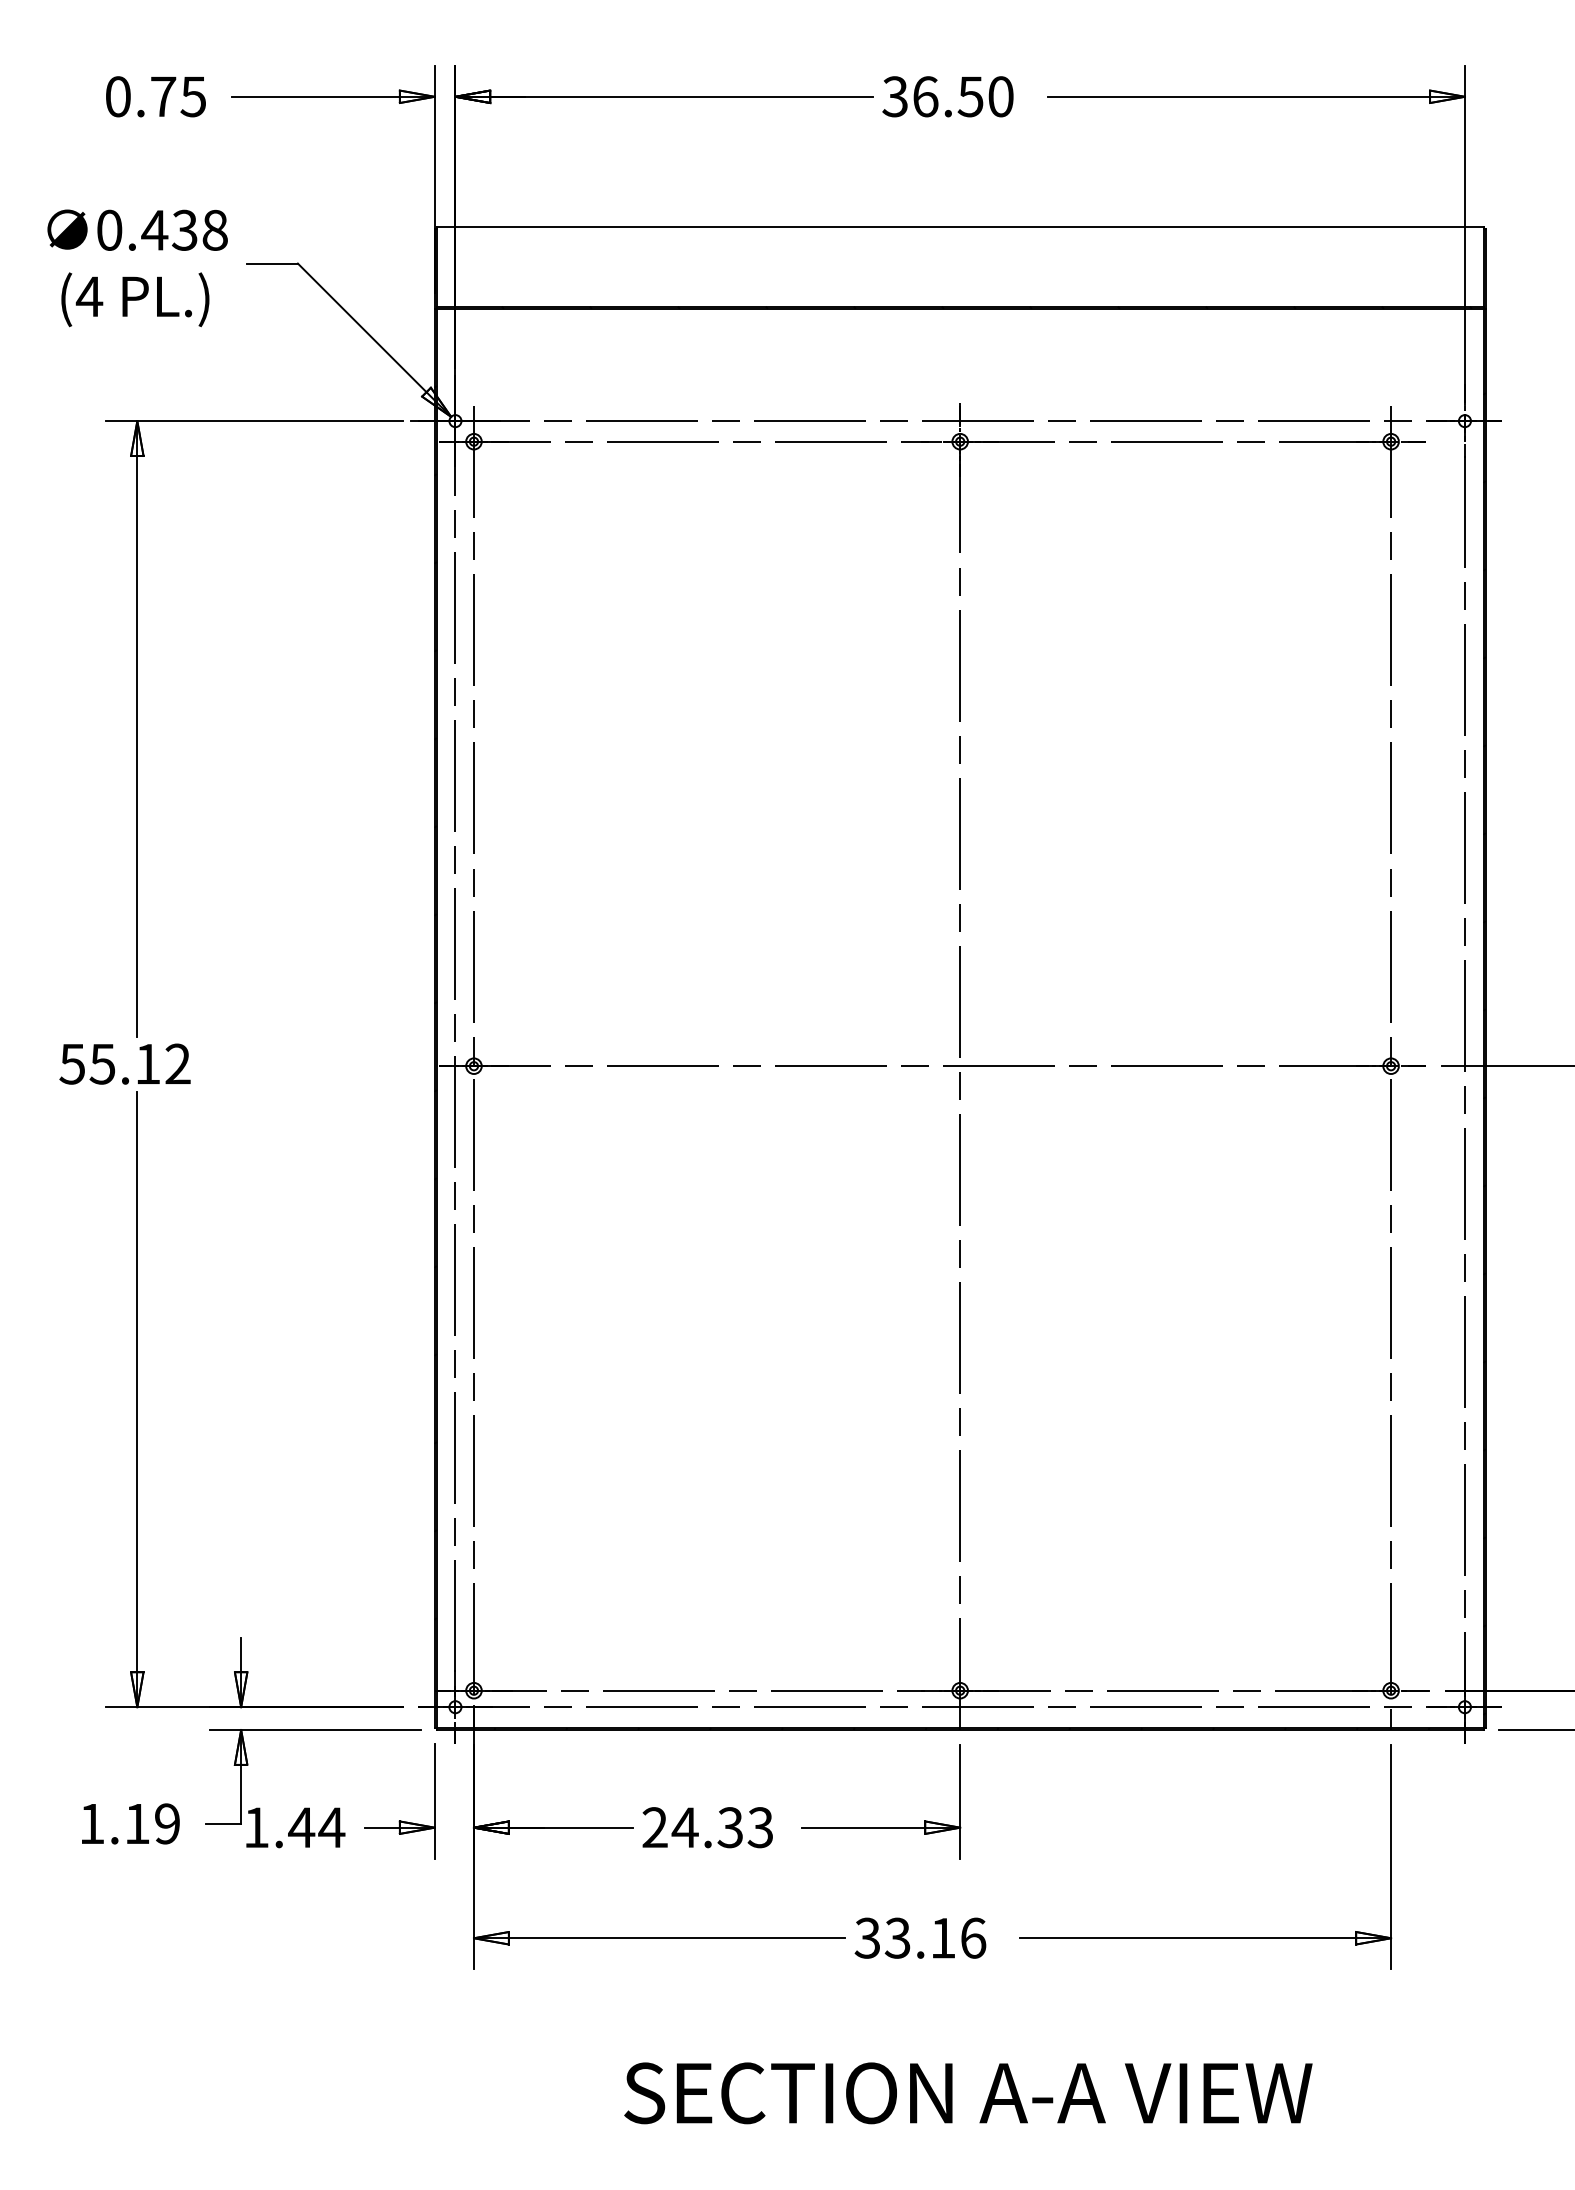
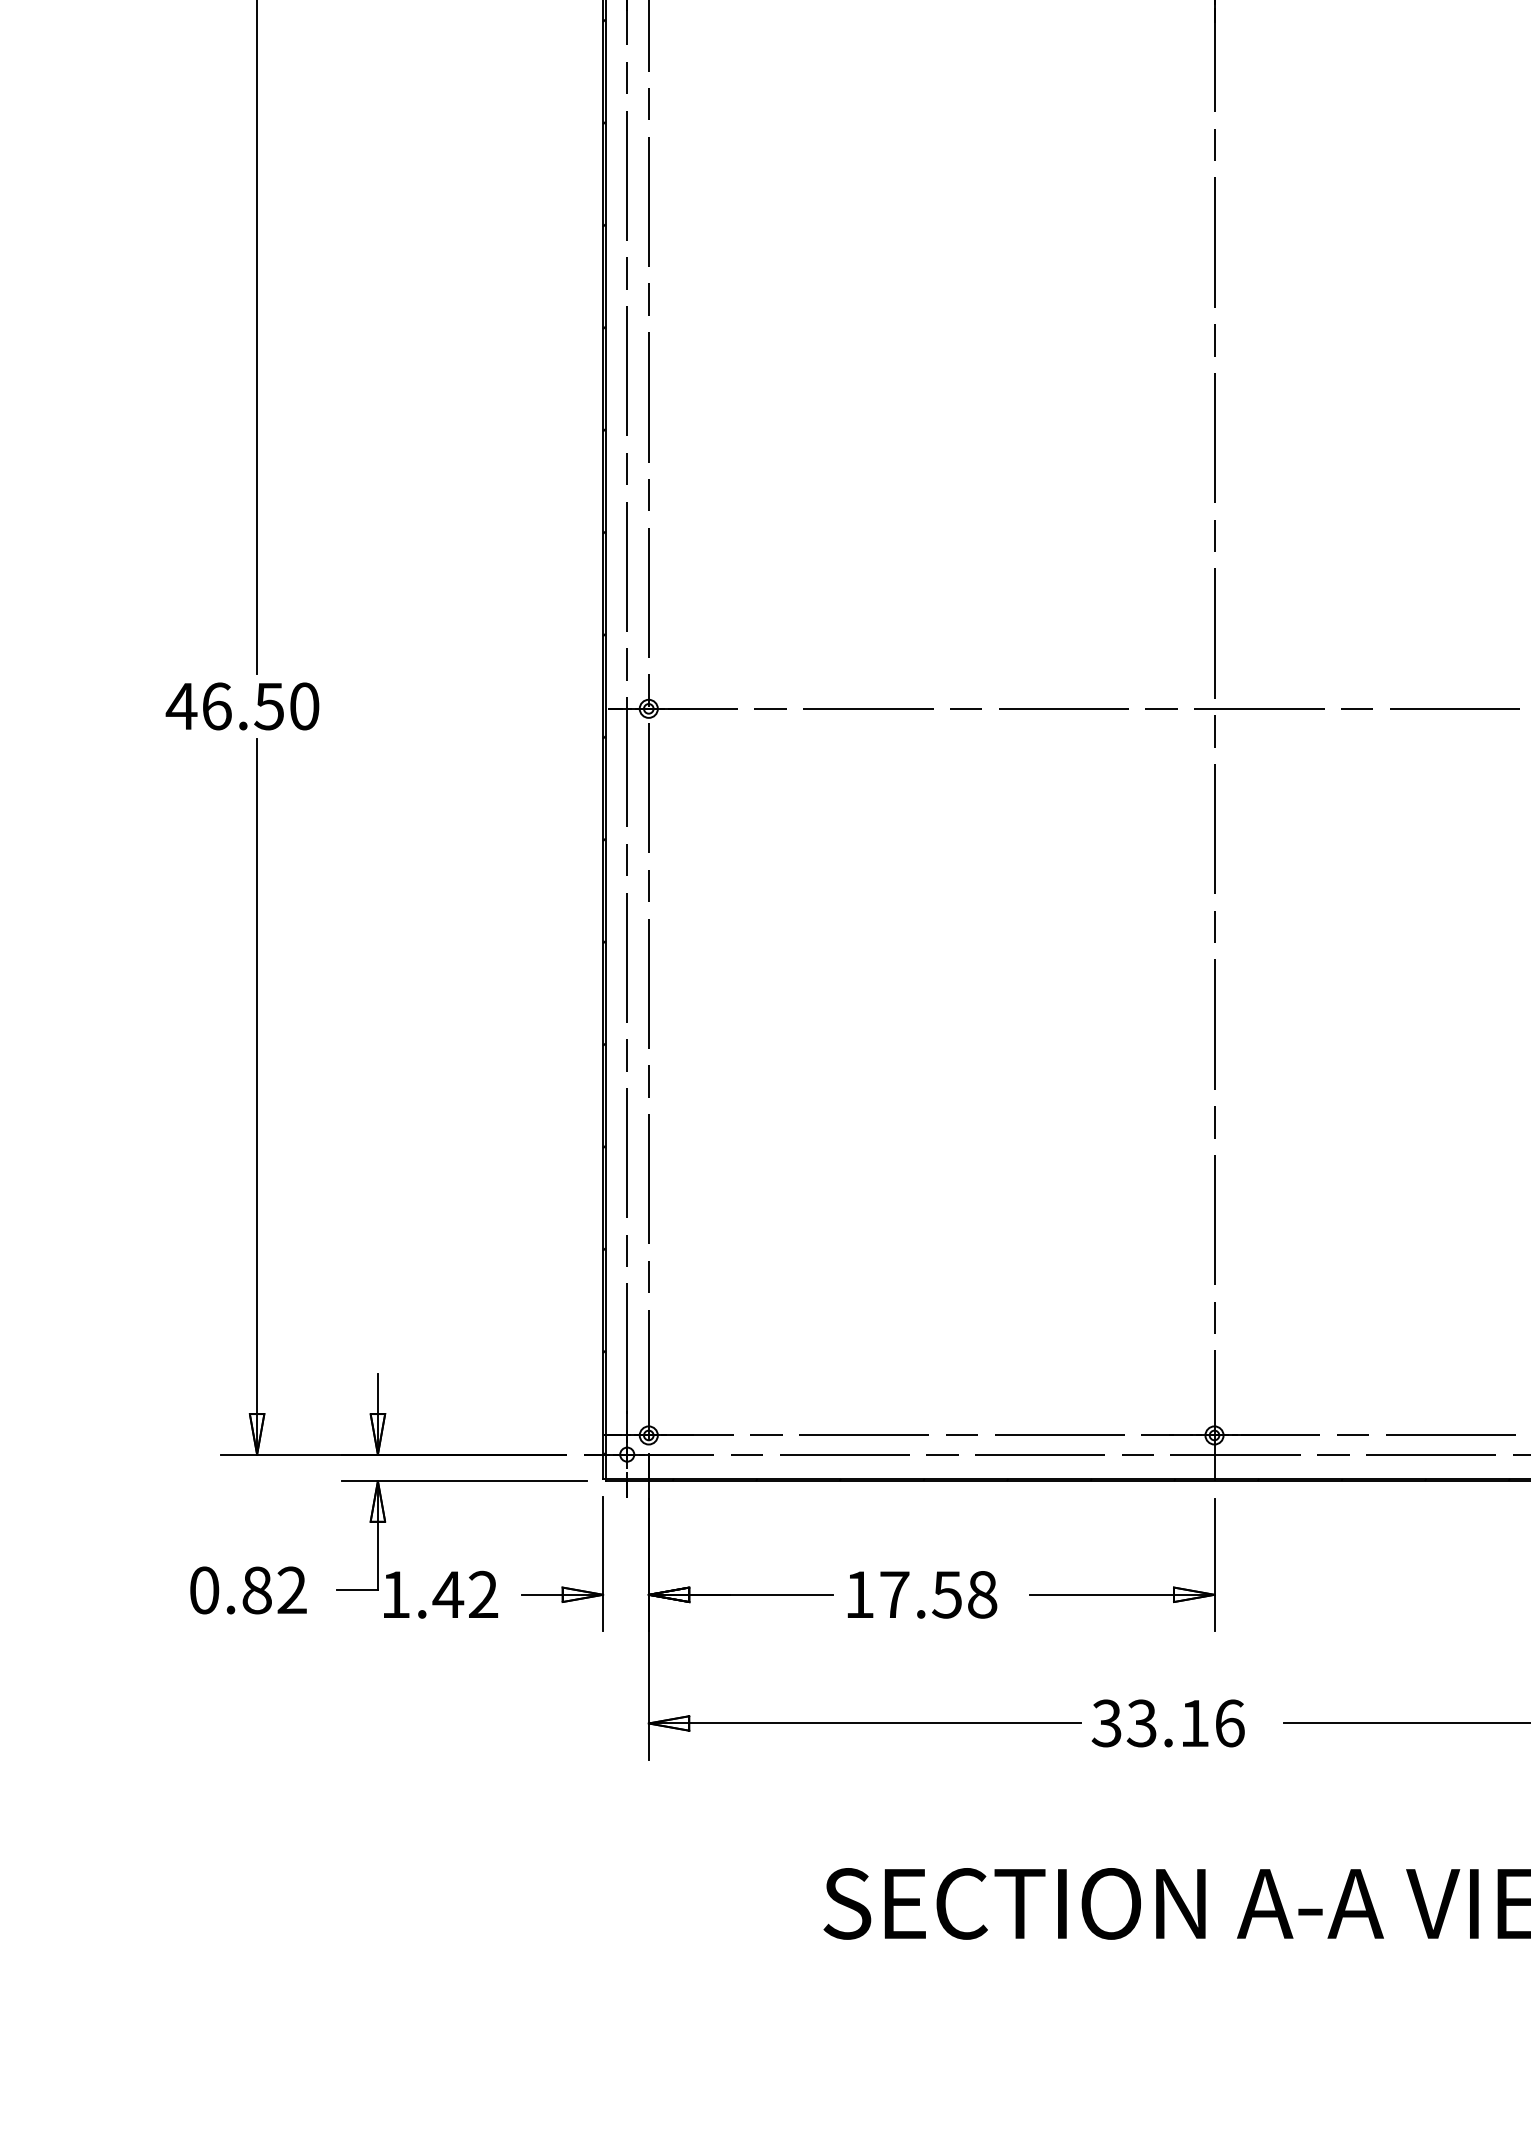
text: (124, 1063) -> (242, 705), 55.12 -> 46.50
text: (129, 1823) -> (247, 1589), 1.19 -> 0.82
text: (331, 1827) -> (483, 1594), 1.44 -> 1.42
text: (707, 1827) -> (920, 1594), 24.33 -> 17.58

